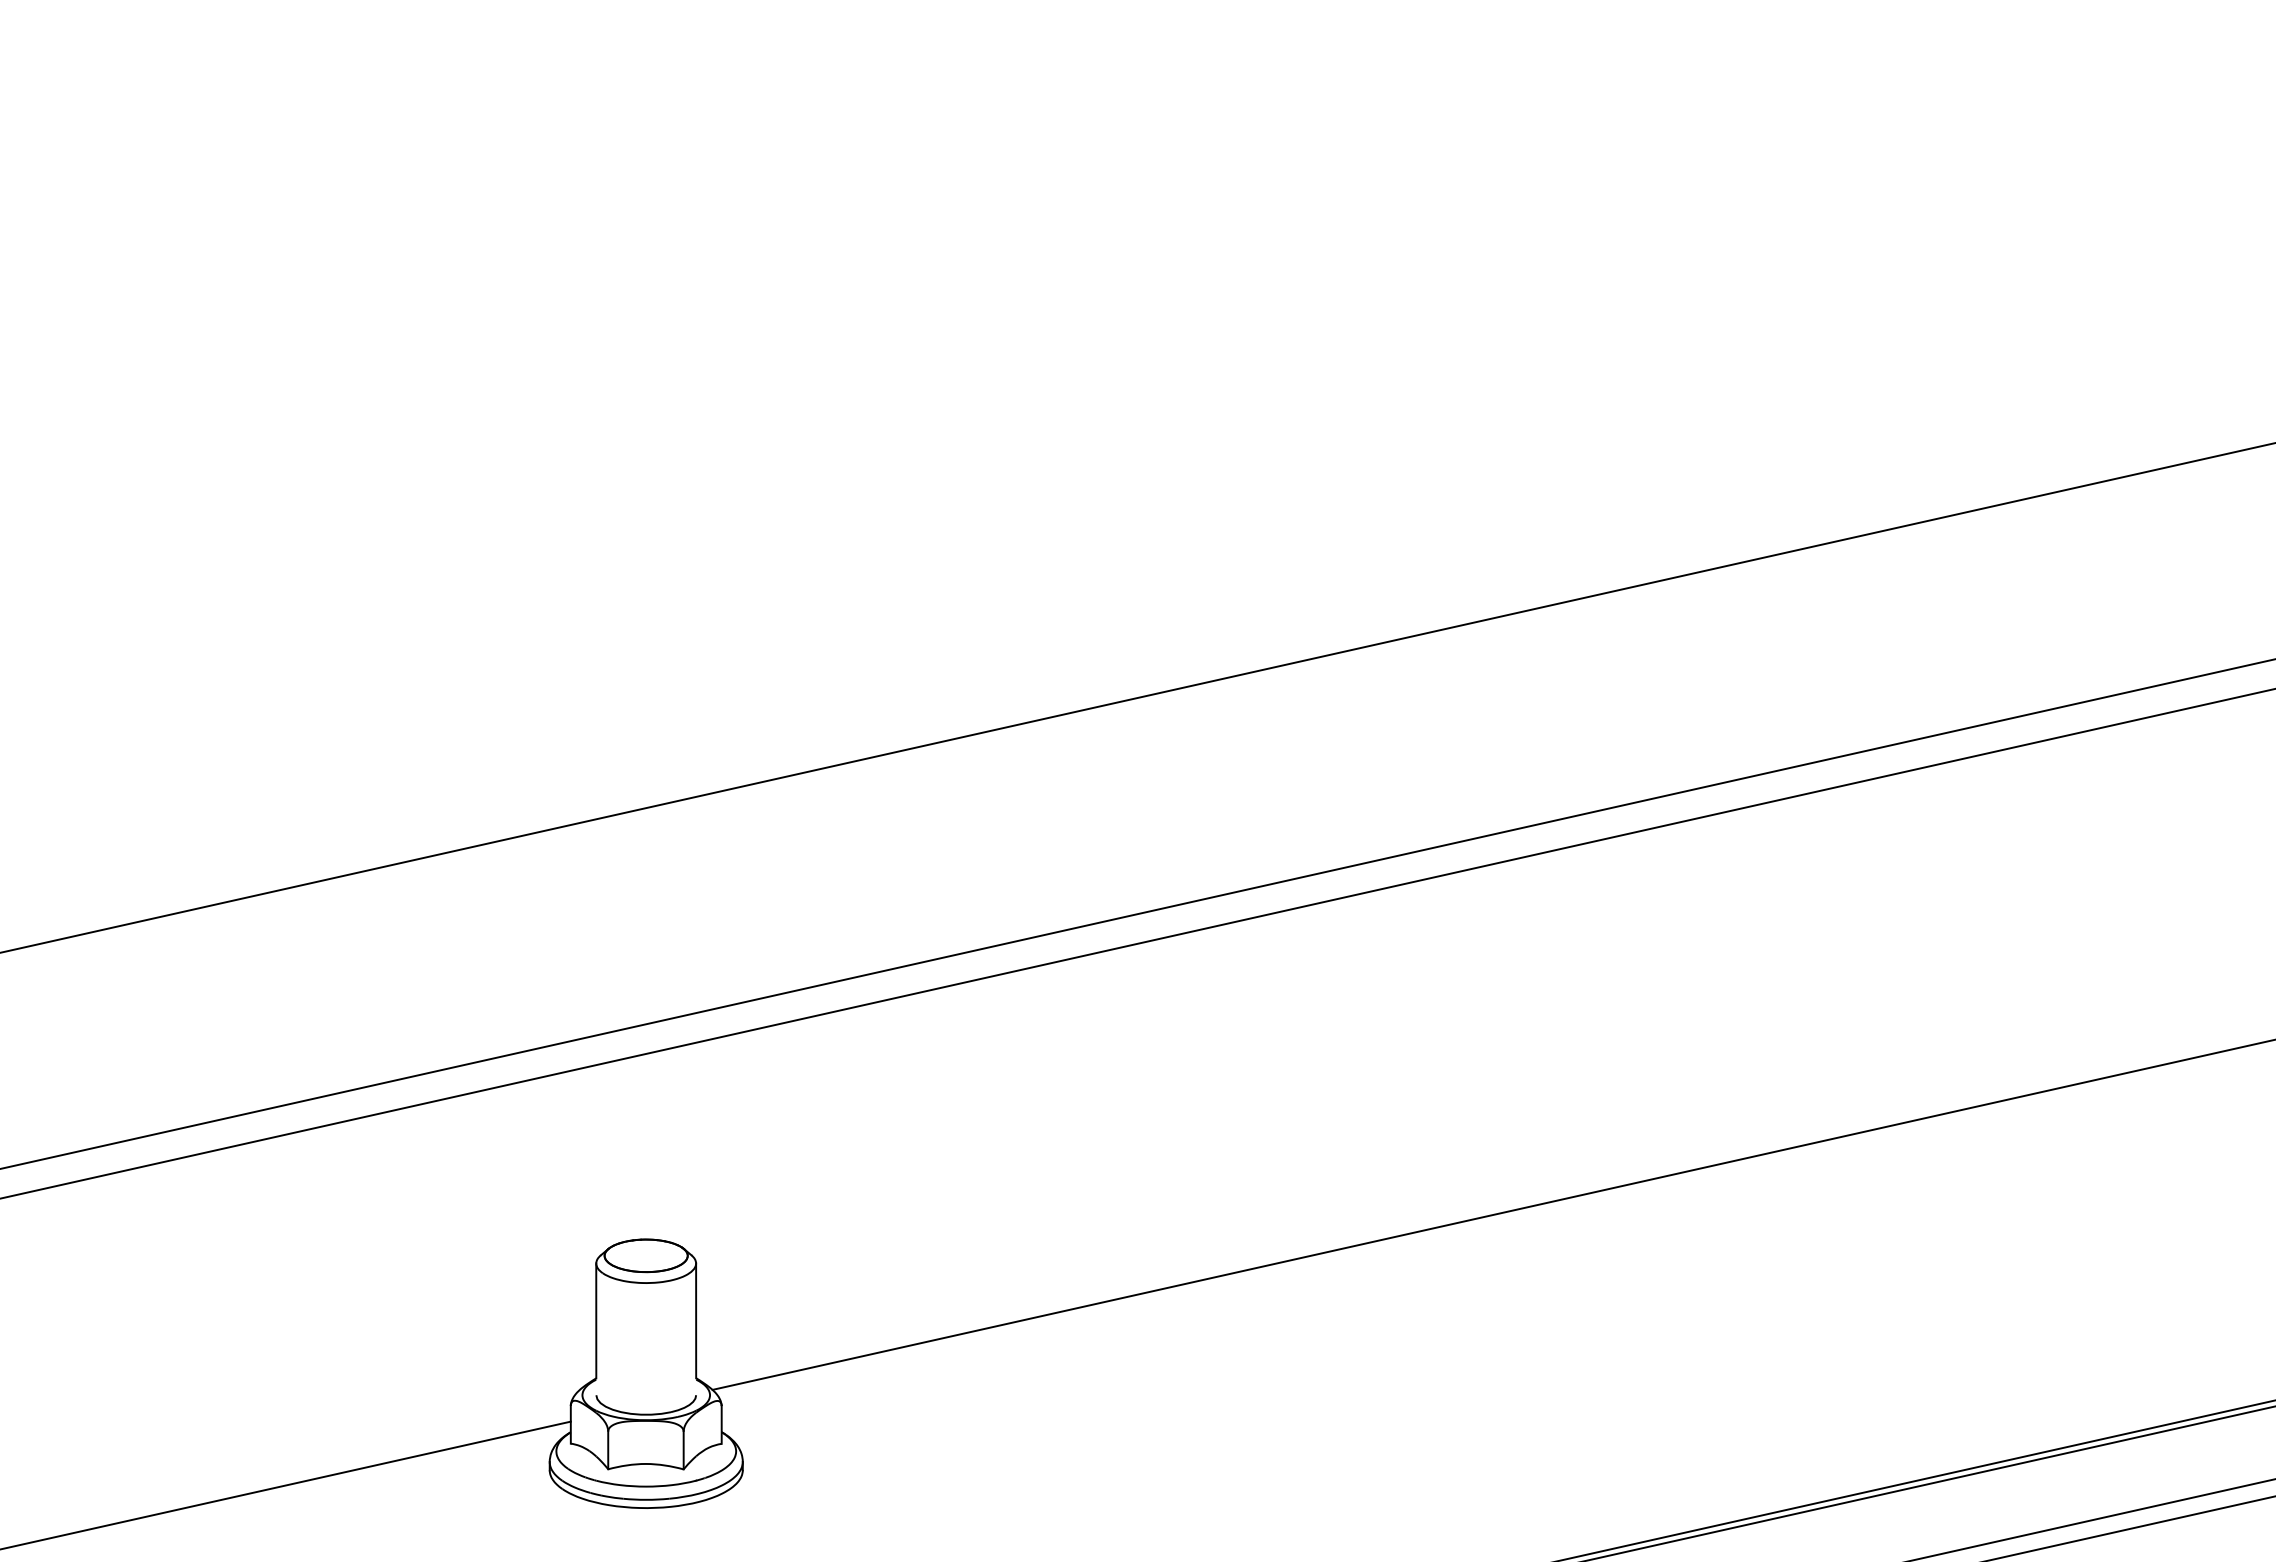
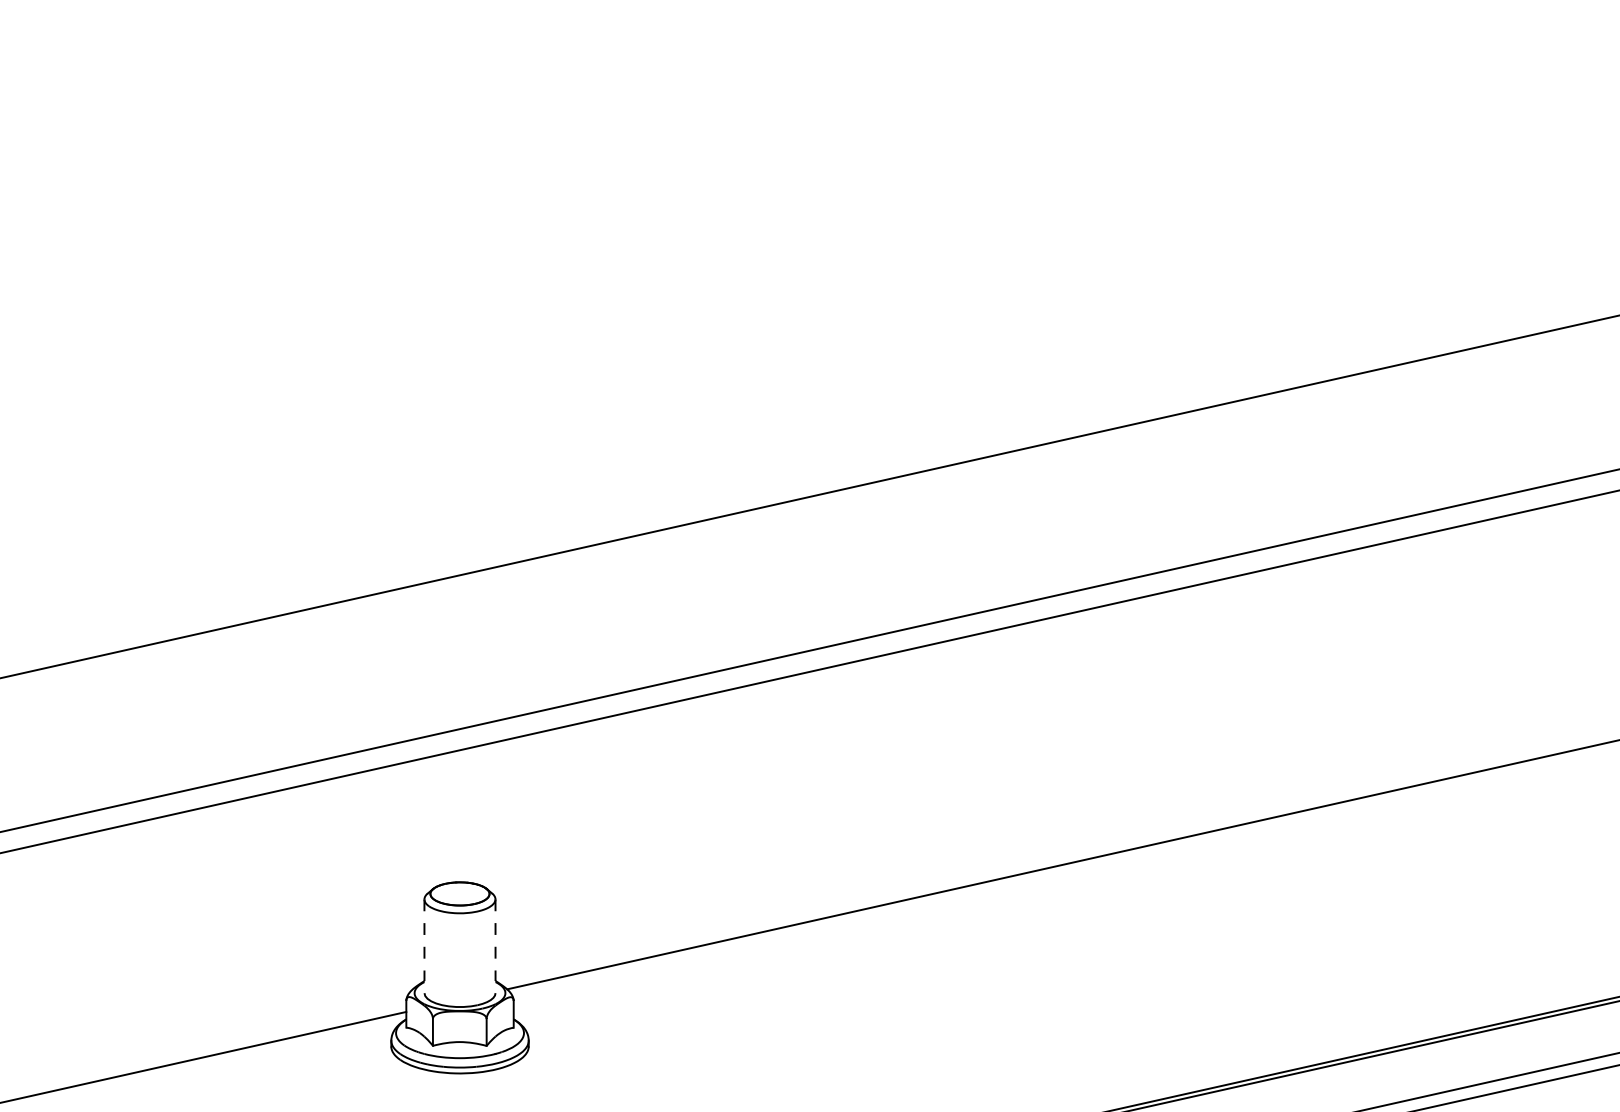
line: (596, 1321) -> (424, 940), solid -> dashed
line: (696, 1321) -> (495, 940), solid -> dashed

